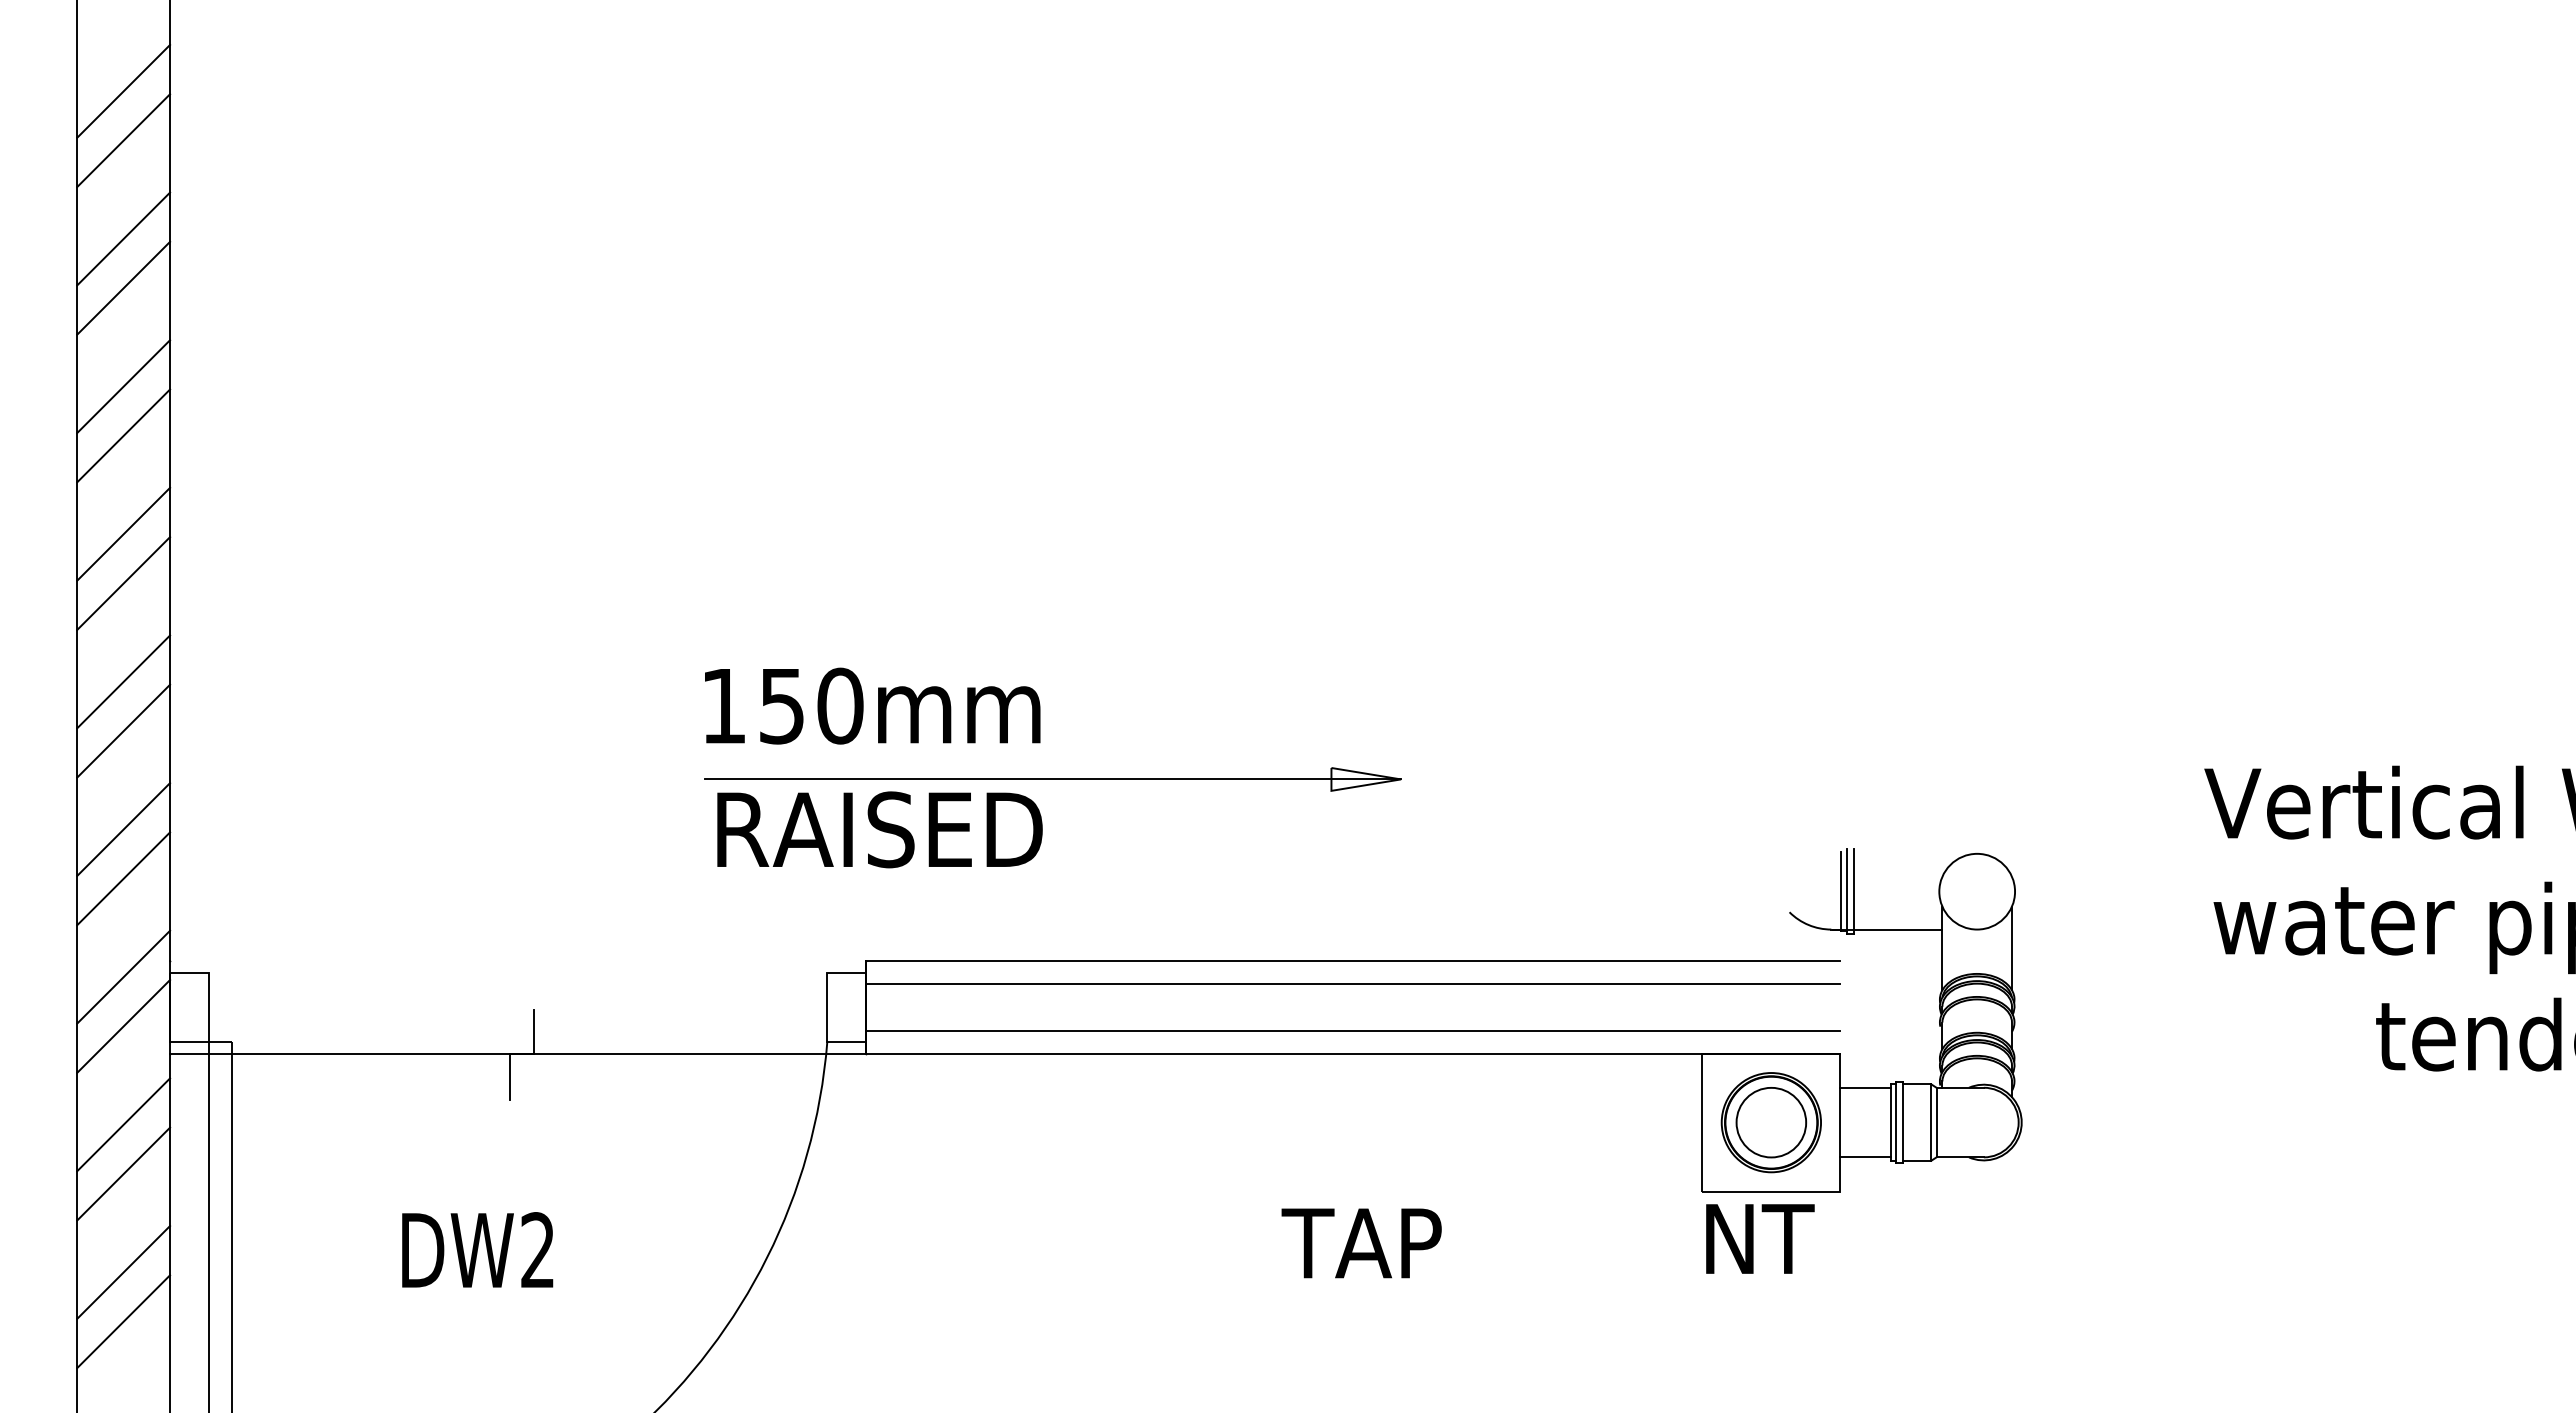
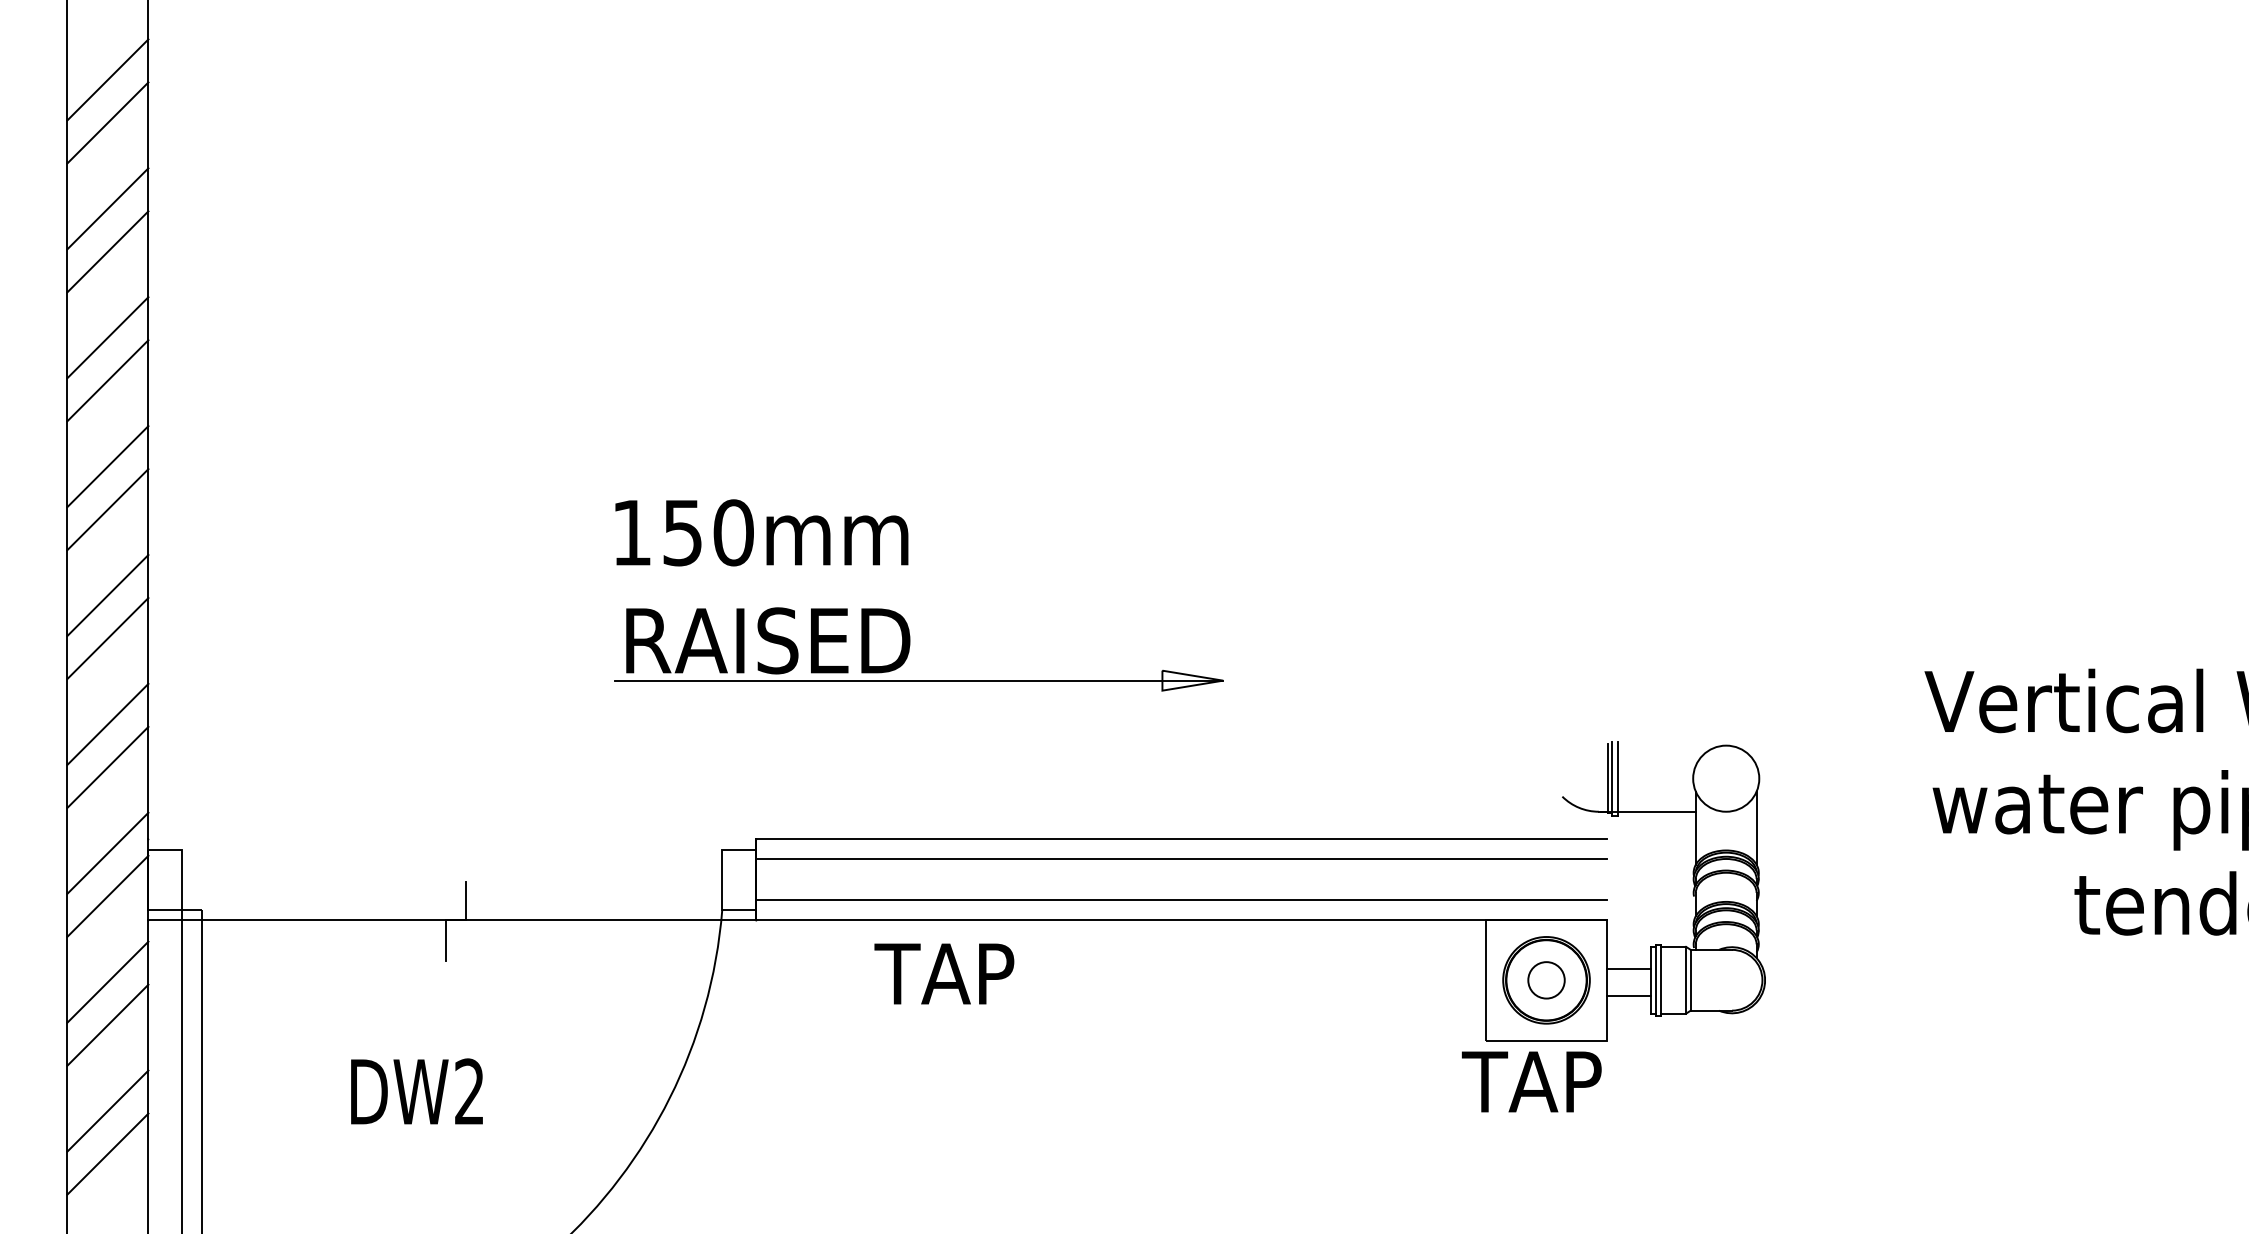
text: (873, 767) -> (762, 586), moved
line: (1865, 1087) -> (1628, 995), moved
circle: (1771, 1122) -> (1546, 980), size x0.6
line: (1865, 1157) -> (1628, 968), moved
text: (1754, 1238) -> (1531, 1081), NT -> TAP
text: (1361, 1243) -> (944, 974), moved

